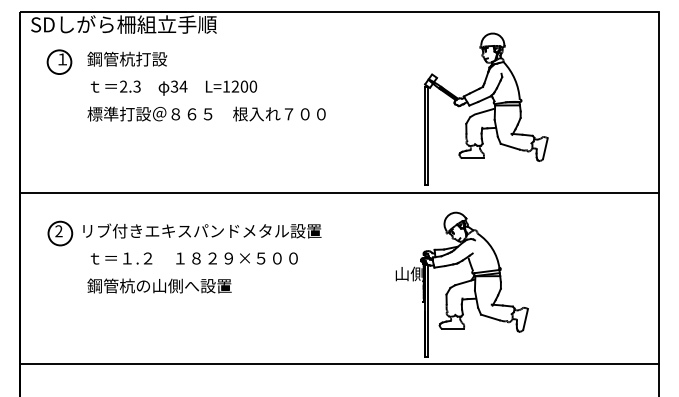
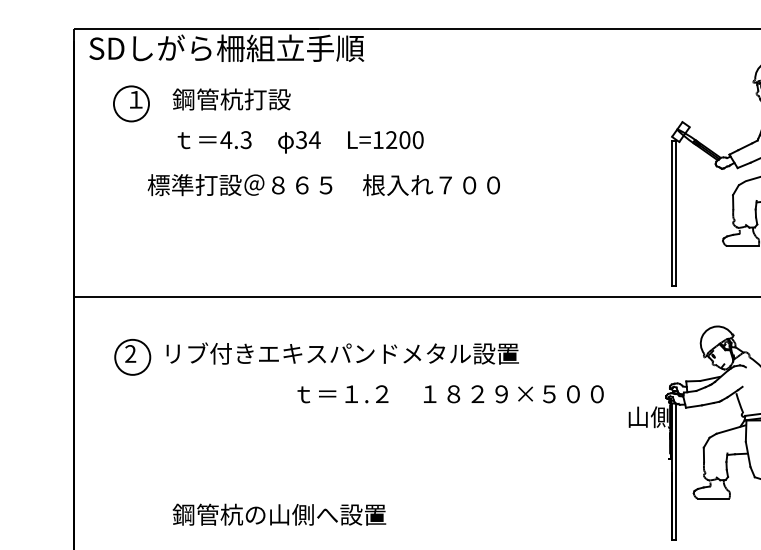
text: (123, 86) -> (226, 139), 2.3 -> 4.3
text: (206, 113) -> (323, 184), moved
text: (193, 258) -> (449, 394), moved
text: (159, 285) -> (279, 514), moved

